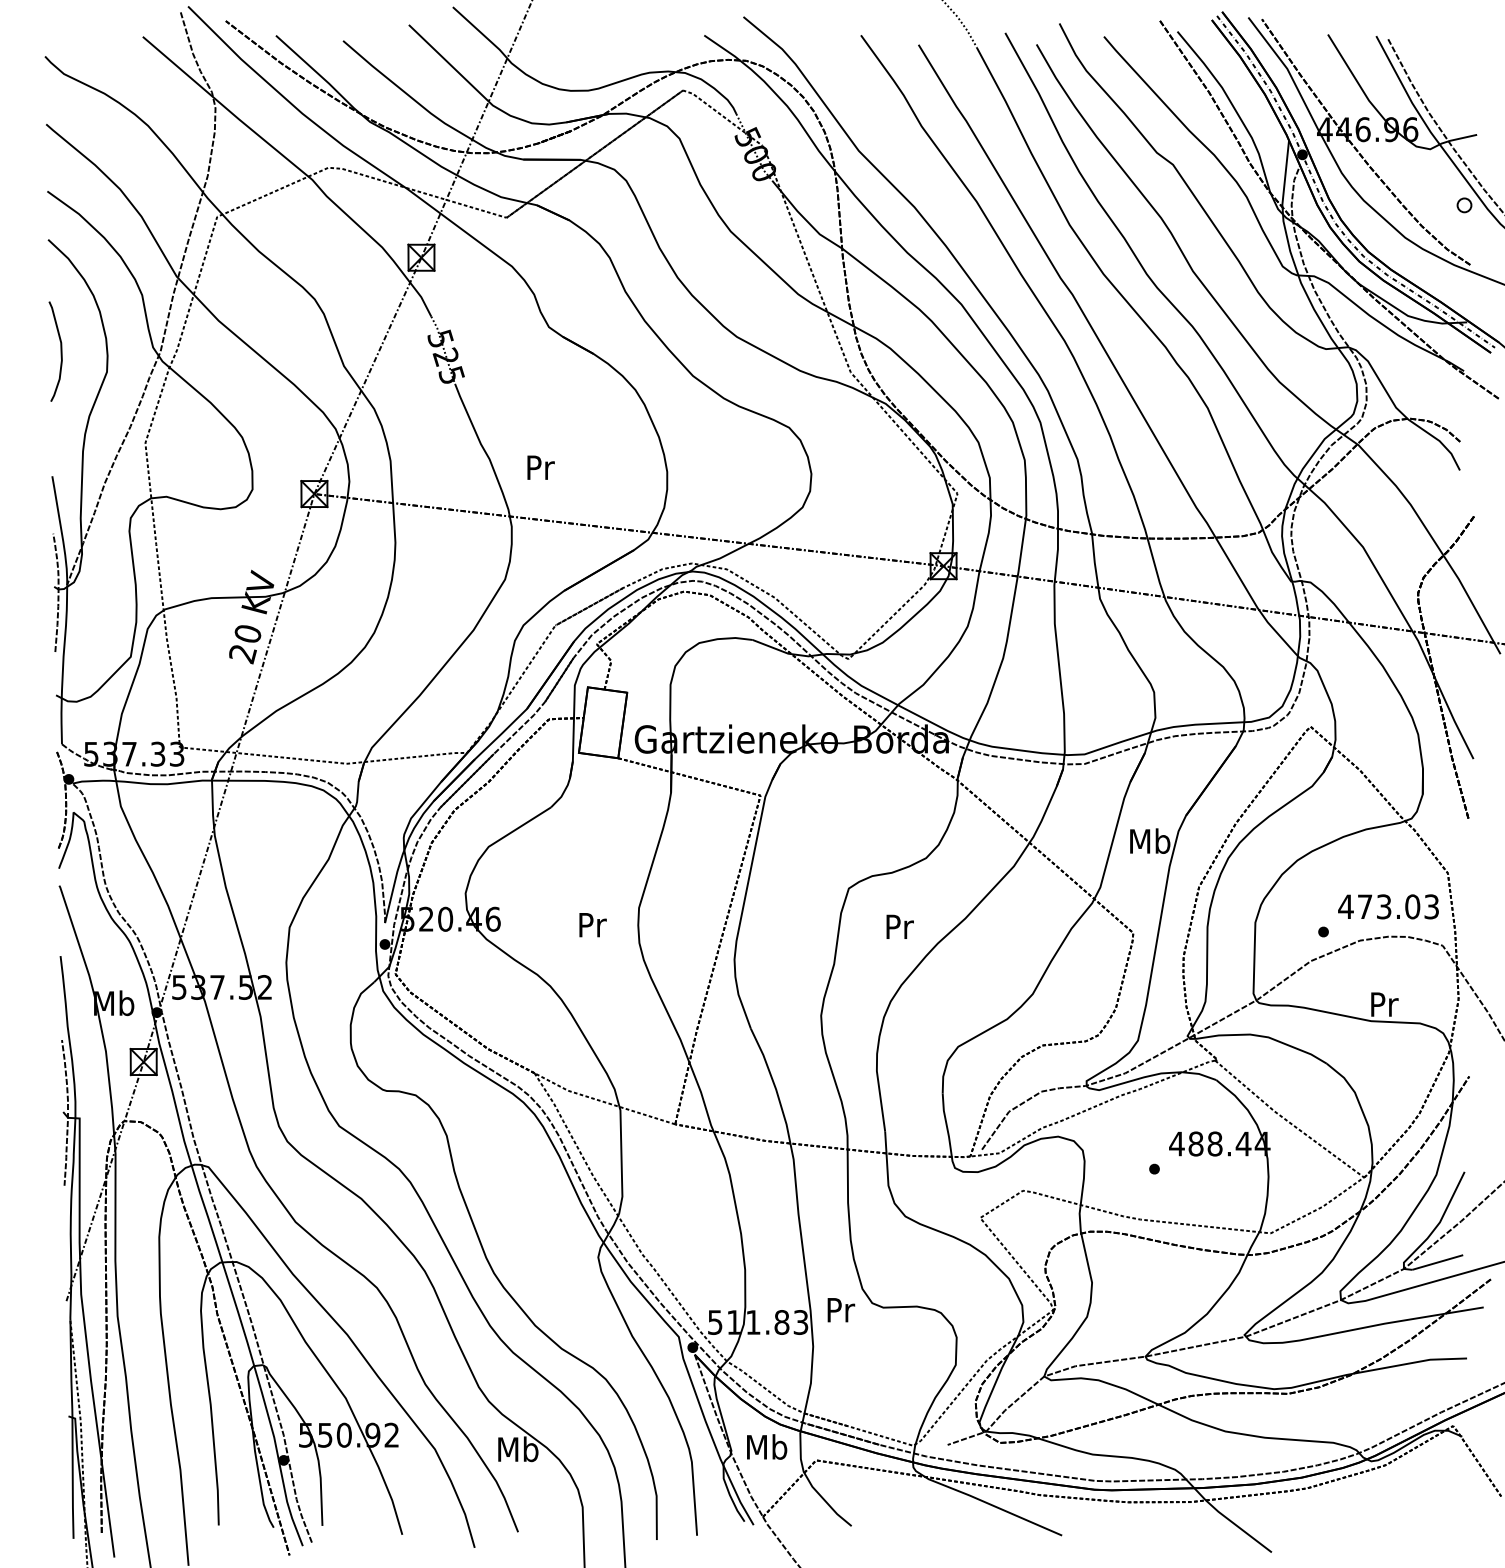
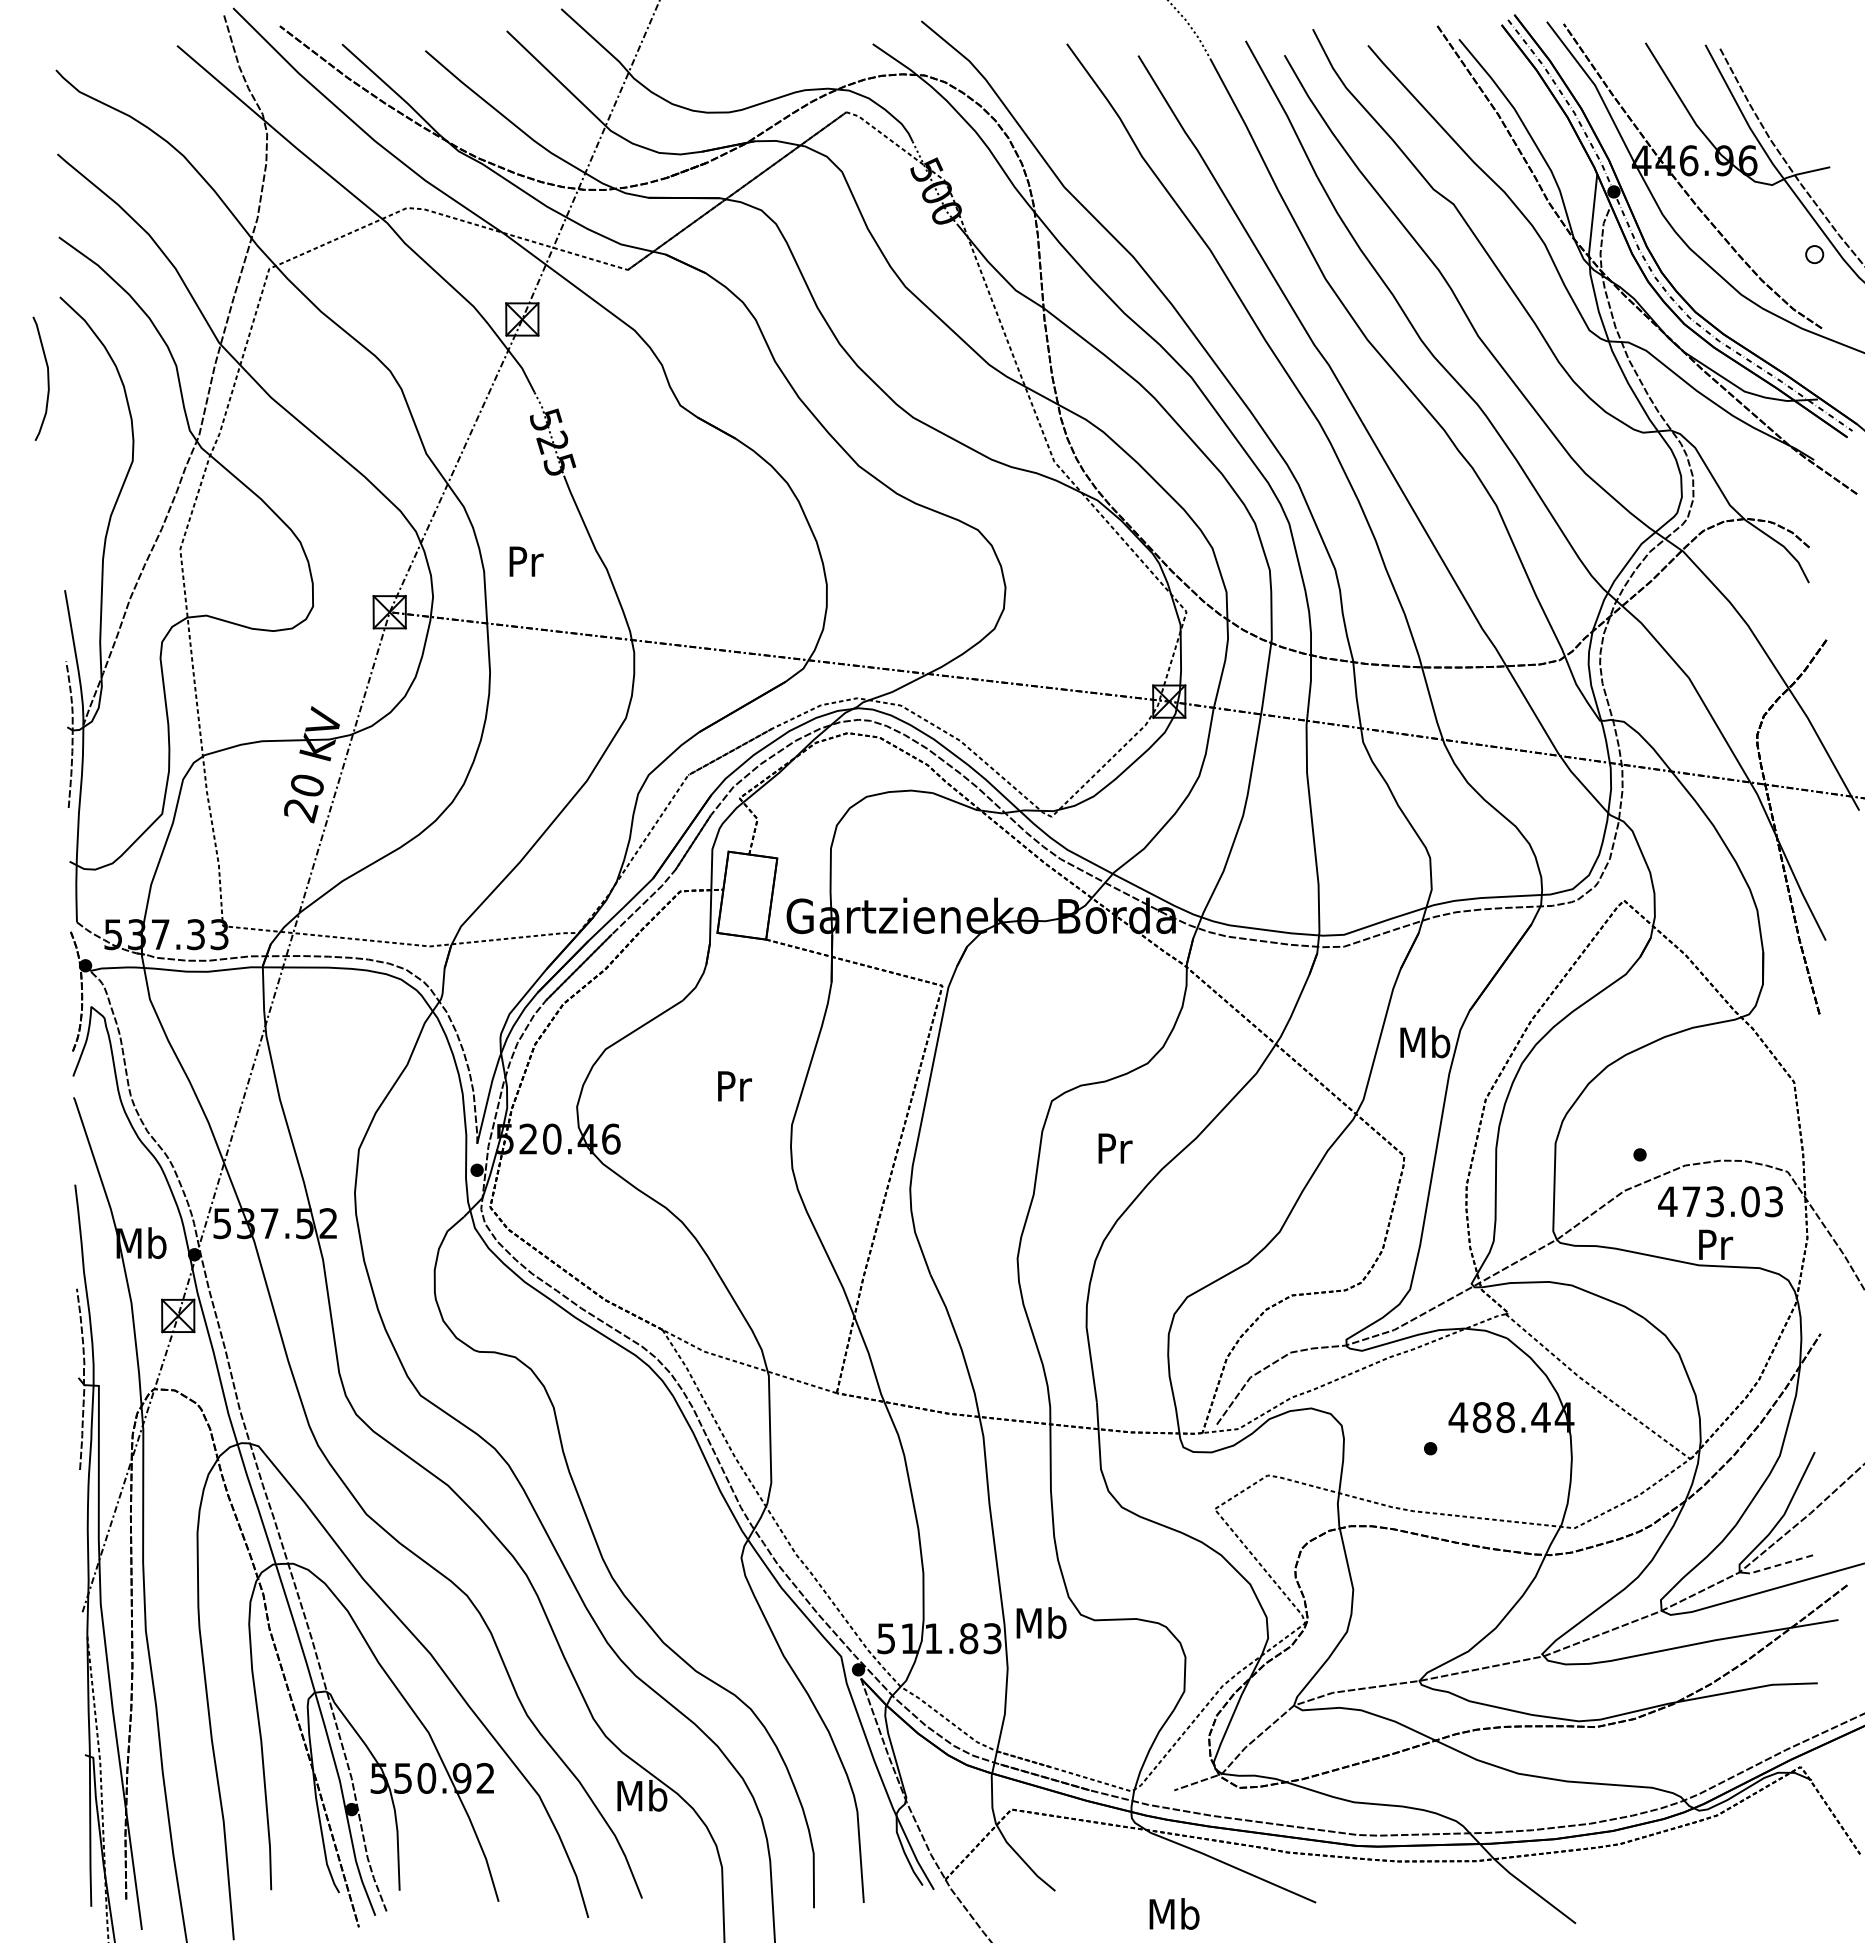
curve: (60, 351) -> (47, 378), moved
text: (541, 467) -> (526, 561), moved
text: (1388, 906) -> (1720, 1201), moved
text: (592, 925) -> (734, 1086), moved
line: (1437, 1262) -> (1781, 1564), solid -> dashed
text: (840, 1309) -> (1041, 1622), Pr -> Mb
text: (767, 1446) -> (1174, 1913), moved

